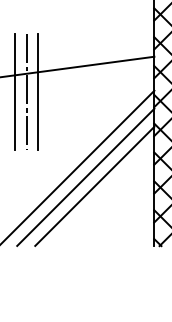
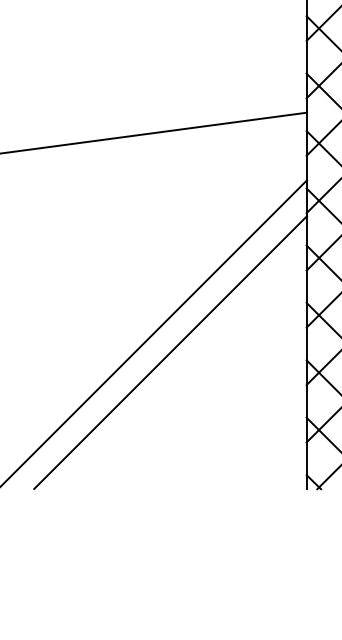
line: (15, 92) -> (30, 183), removed
line: (26, 92) -> (52, 183), removed
line: (38, 92) -> (76, 183), removed
line: (94, 185) -> (187, 368), removed

